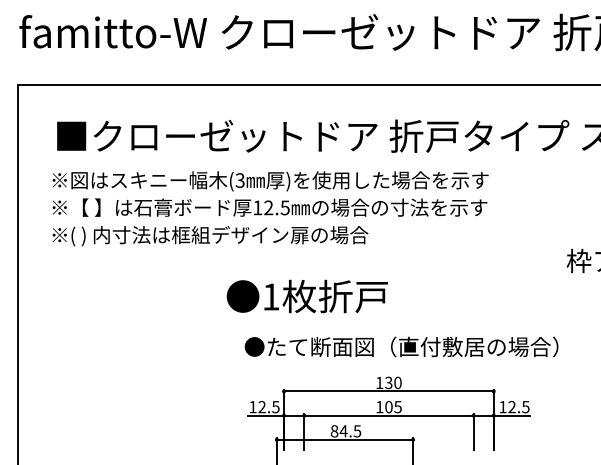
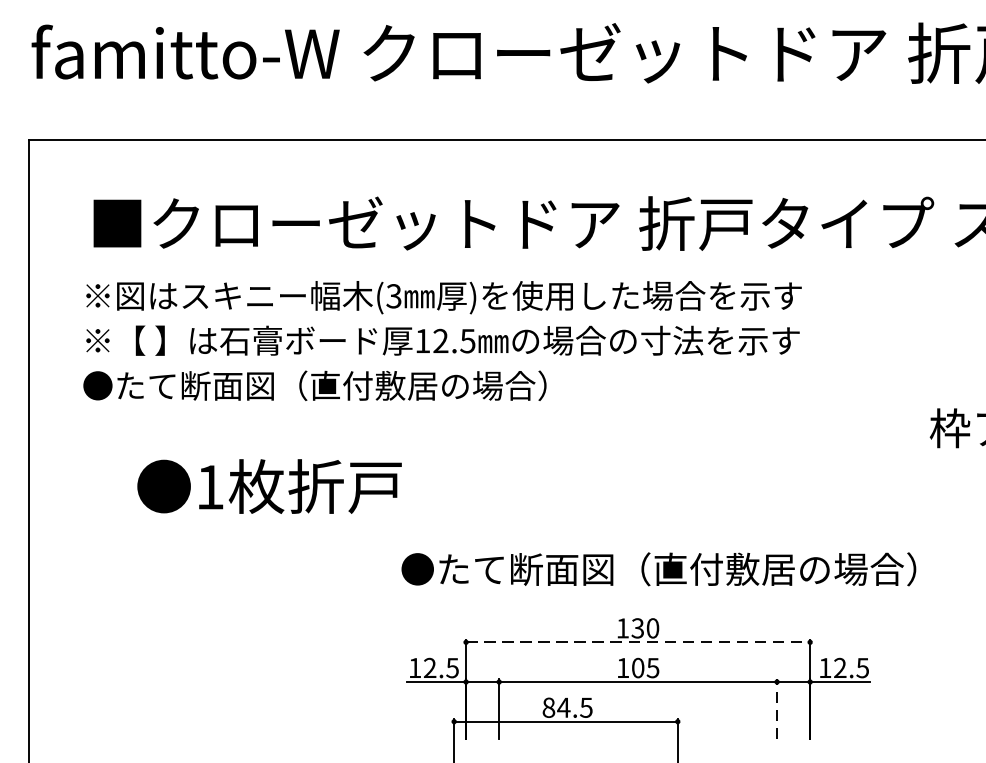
text: (209, 235) -> (343, 386), ※( ) 内寸法は框組デザイン扉の場合 -> ●たて断面図（直付敷居の場合）
text: (306, 296) -> (268, 486), moved
line: (388, 391) -> (637, 642), solid -> dashed
line: (473, 431) -> (776, 708), solid -> dashed

